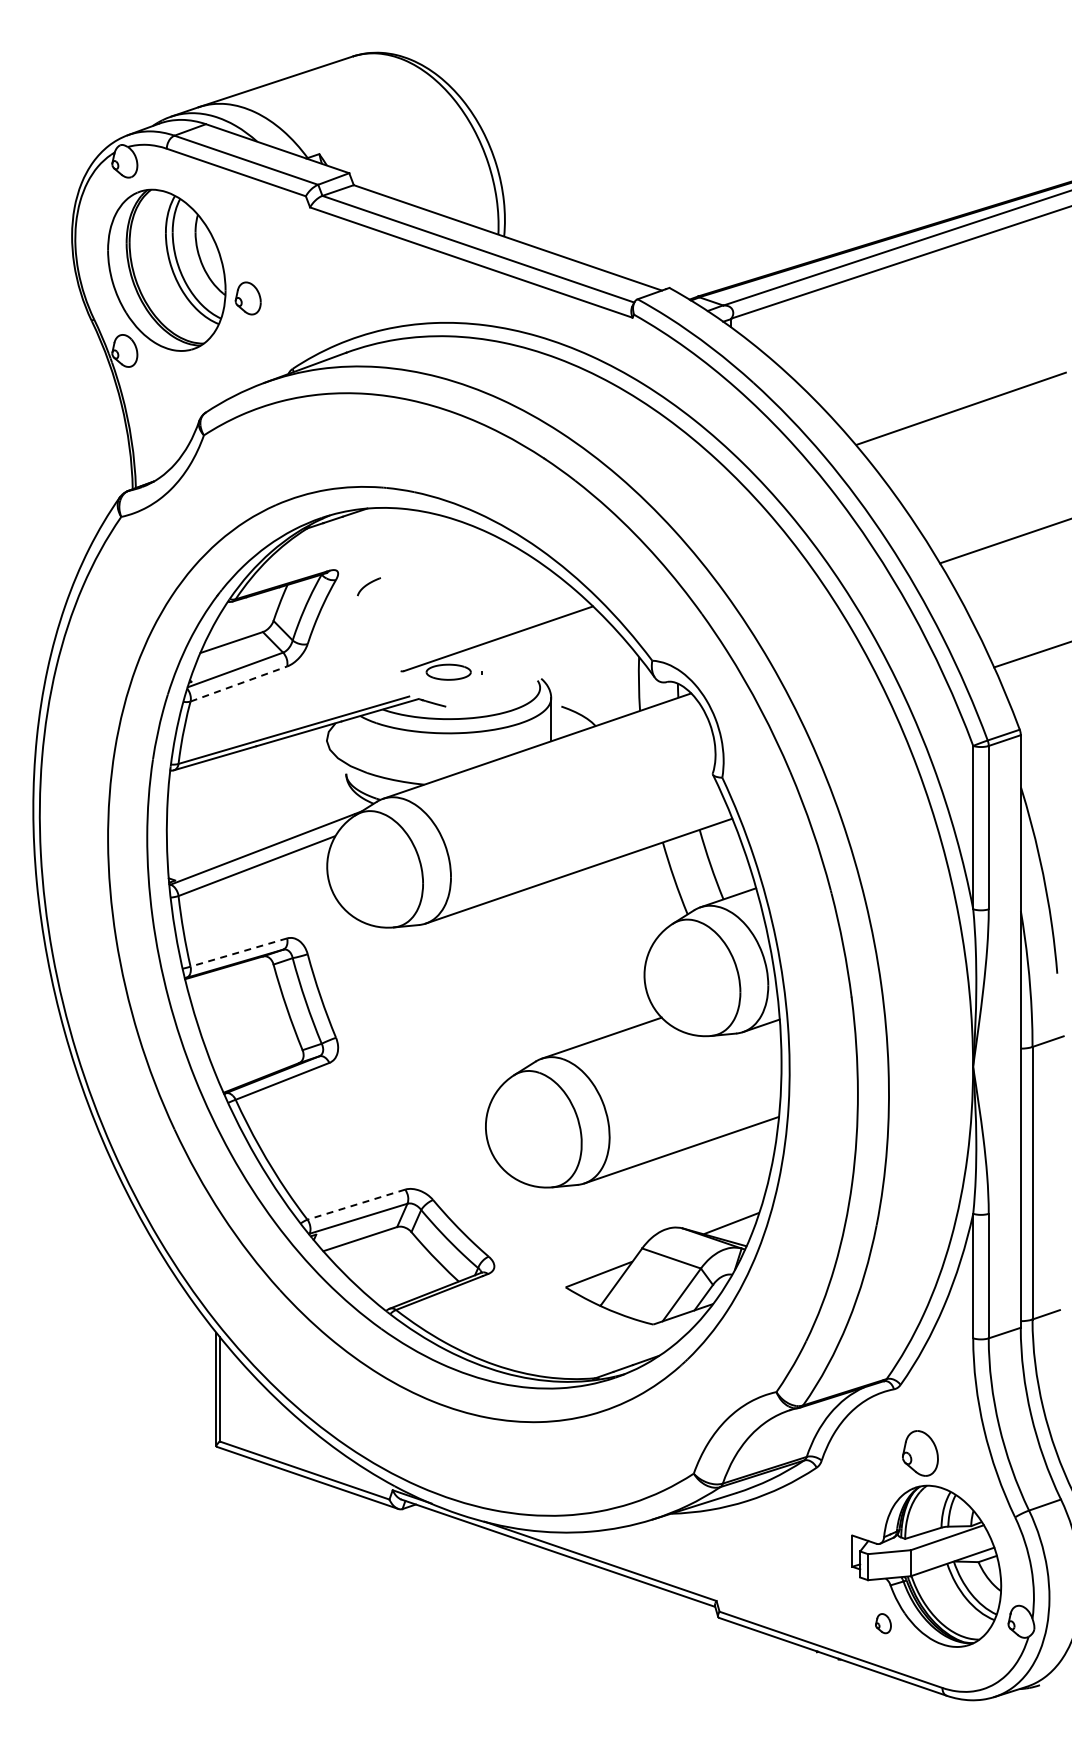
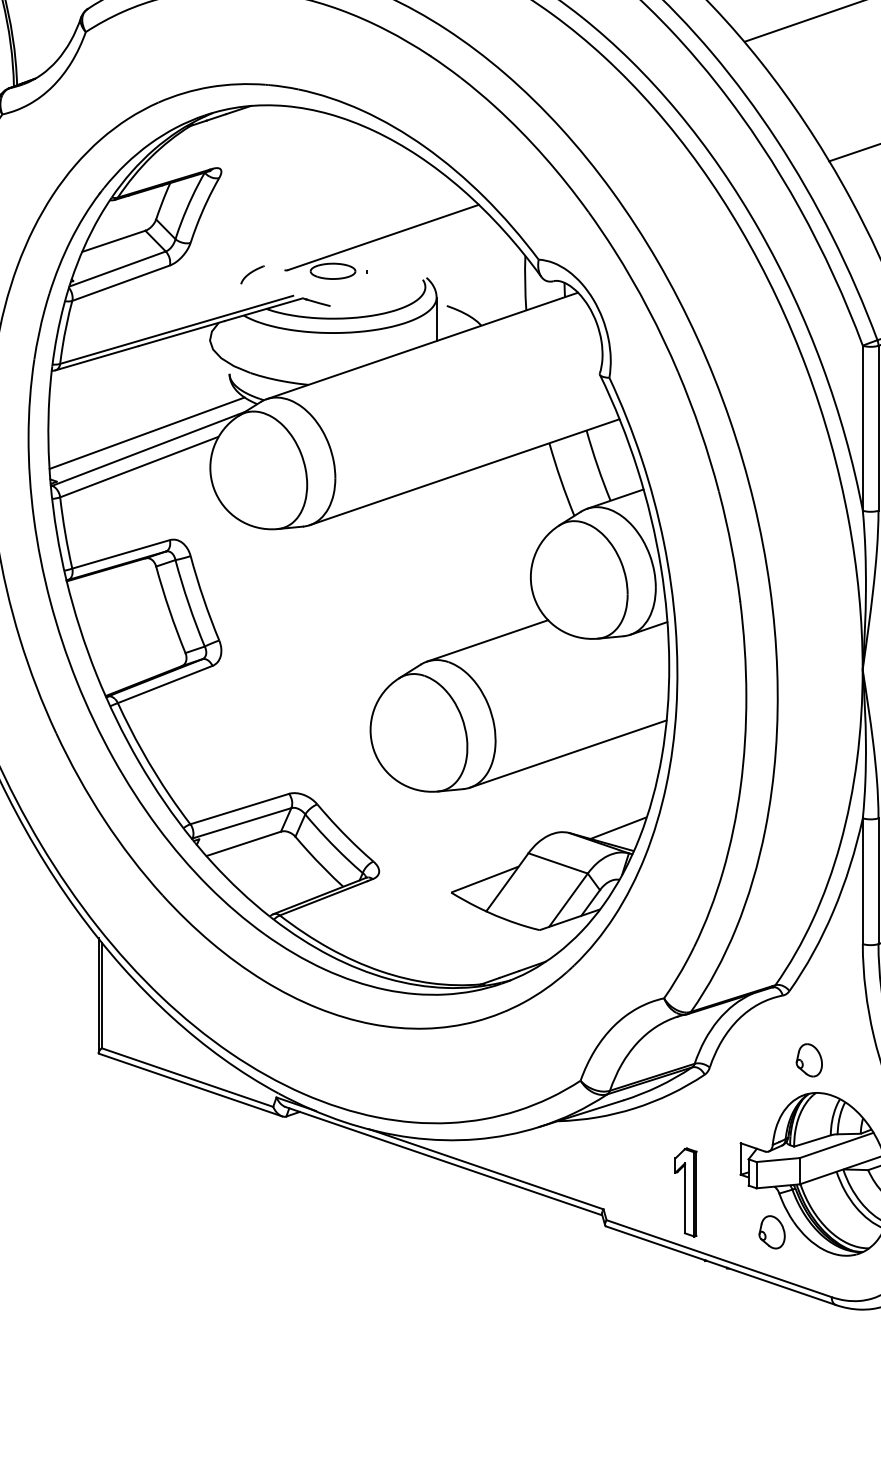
part: (368, 586) -> (252, 274), moved
line: (239, 683) -> (121, 282), dashed -> solid
line: (264, 832) -> (147, 433), added
line: (238, 952) -> (120, 554), dashed -> solid
line: (355, 1204) -> (238, 808), dashed -> solid
part: (919, 1453) -> (808, 1060), size x0.71
part: (797, 1583) -> (685, 1191), added
part: (883, 1623) -> (772, 1232), size x1.67

